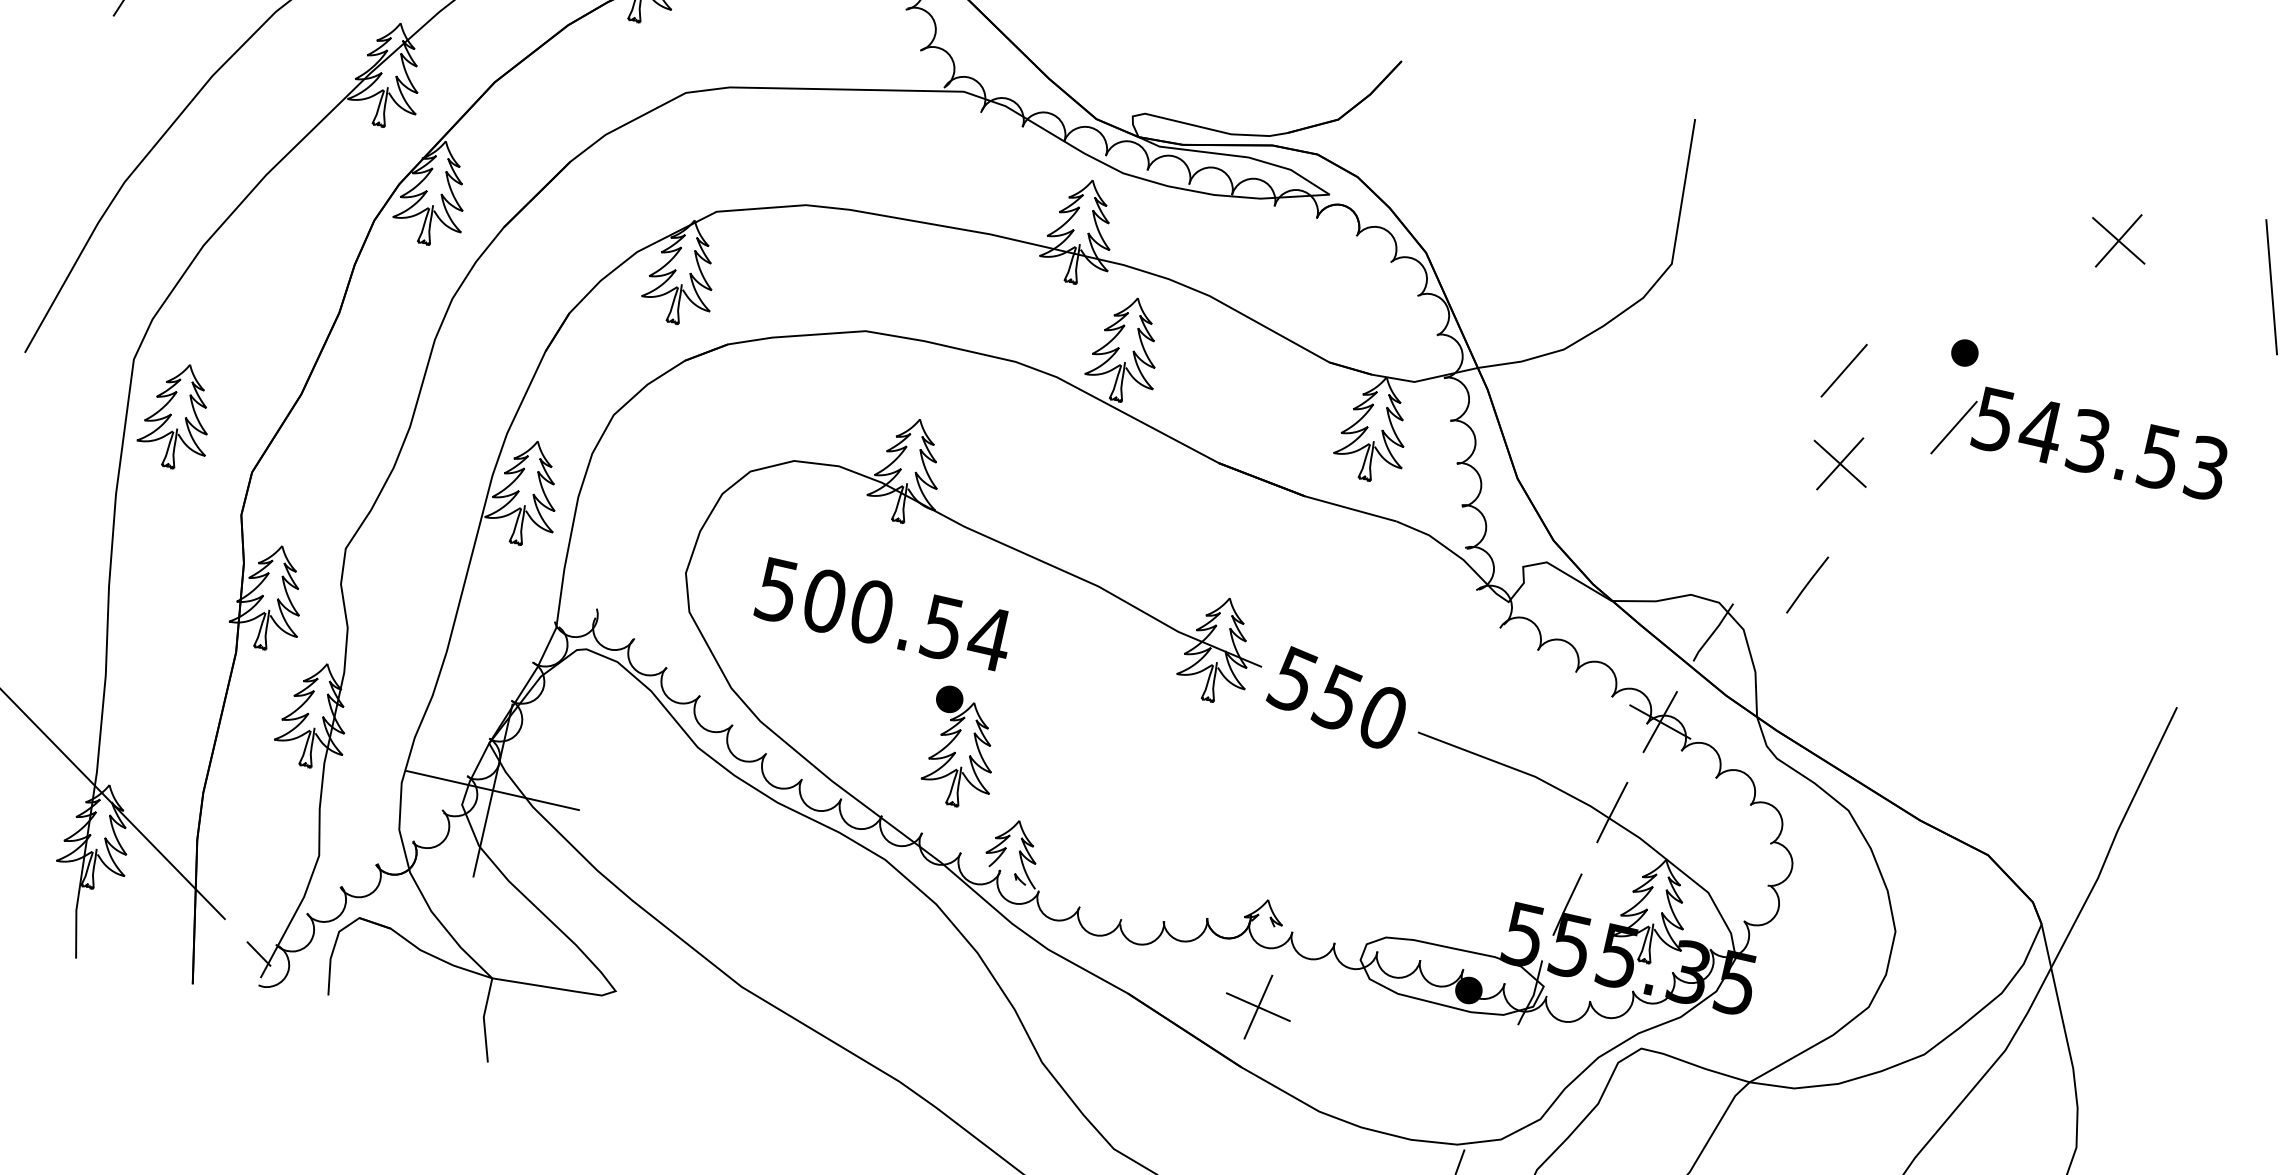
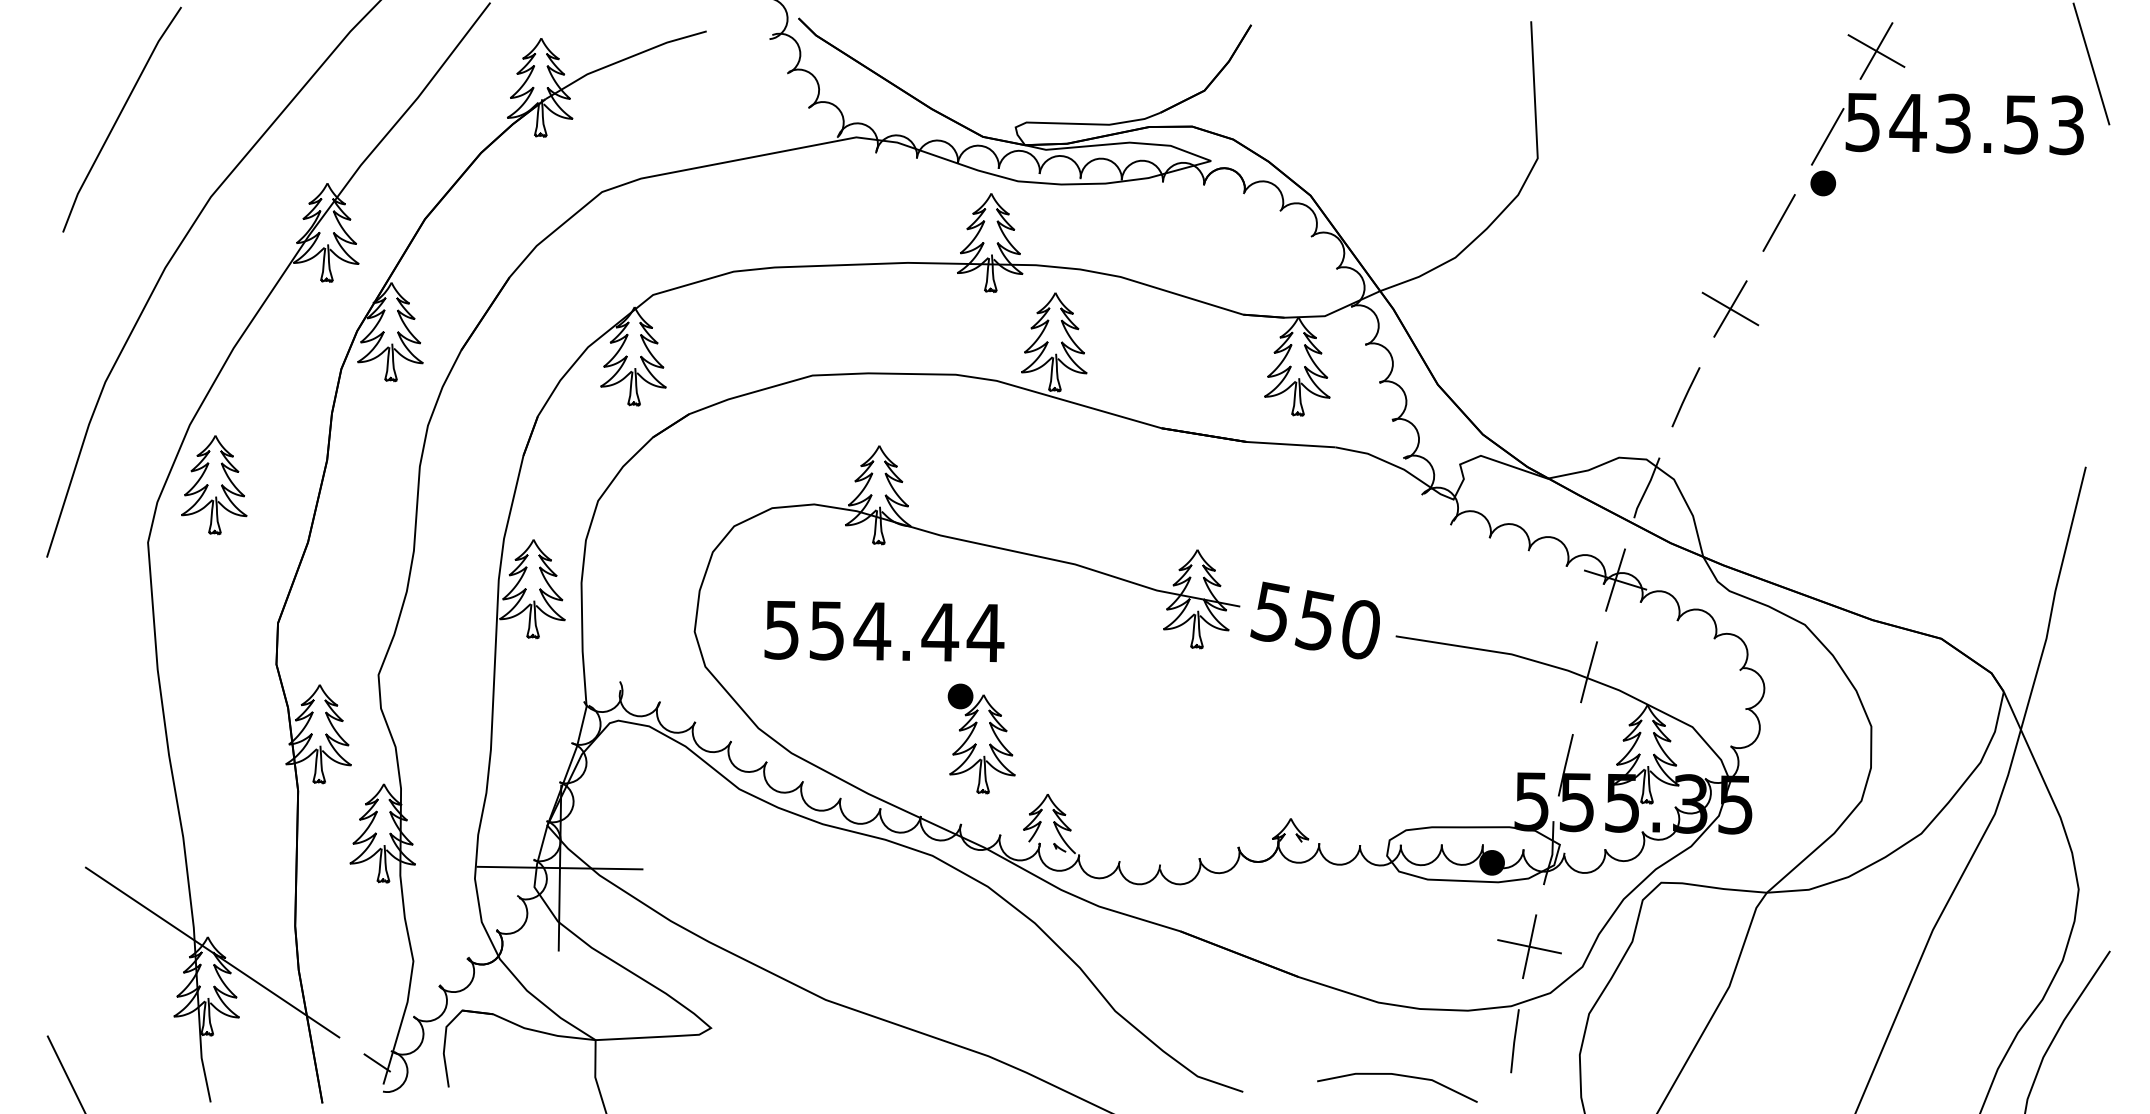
part: (2118, 240) -> (1876, 50), moved
line: (1843, 370) -> (1778, 222), moved
part: (178, 416) -> (214, 485), moved
part: (2080, 446) -> (1947, 129), moved
line: (1807, 585) -> (1685, 397), moved
text: (884, 614) -> (884, 631), 500.54 -> 554.44
part: (1258, 1006) -> (1529, 946), moved

